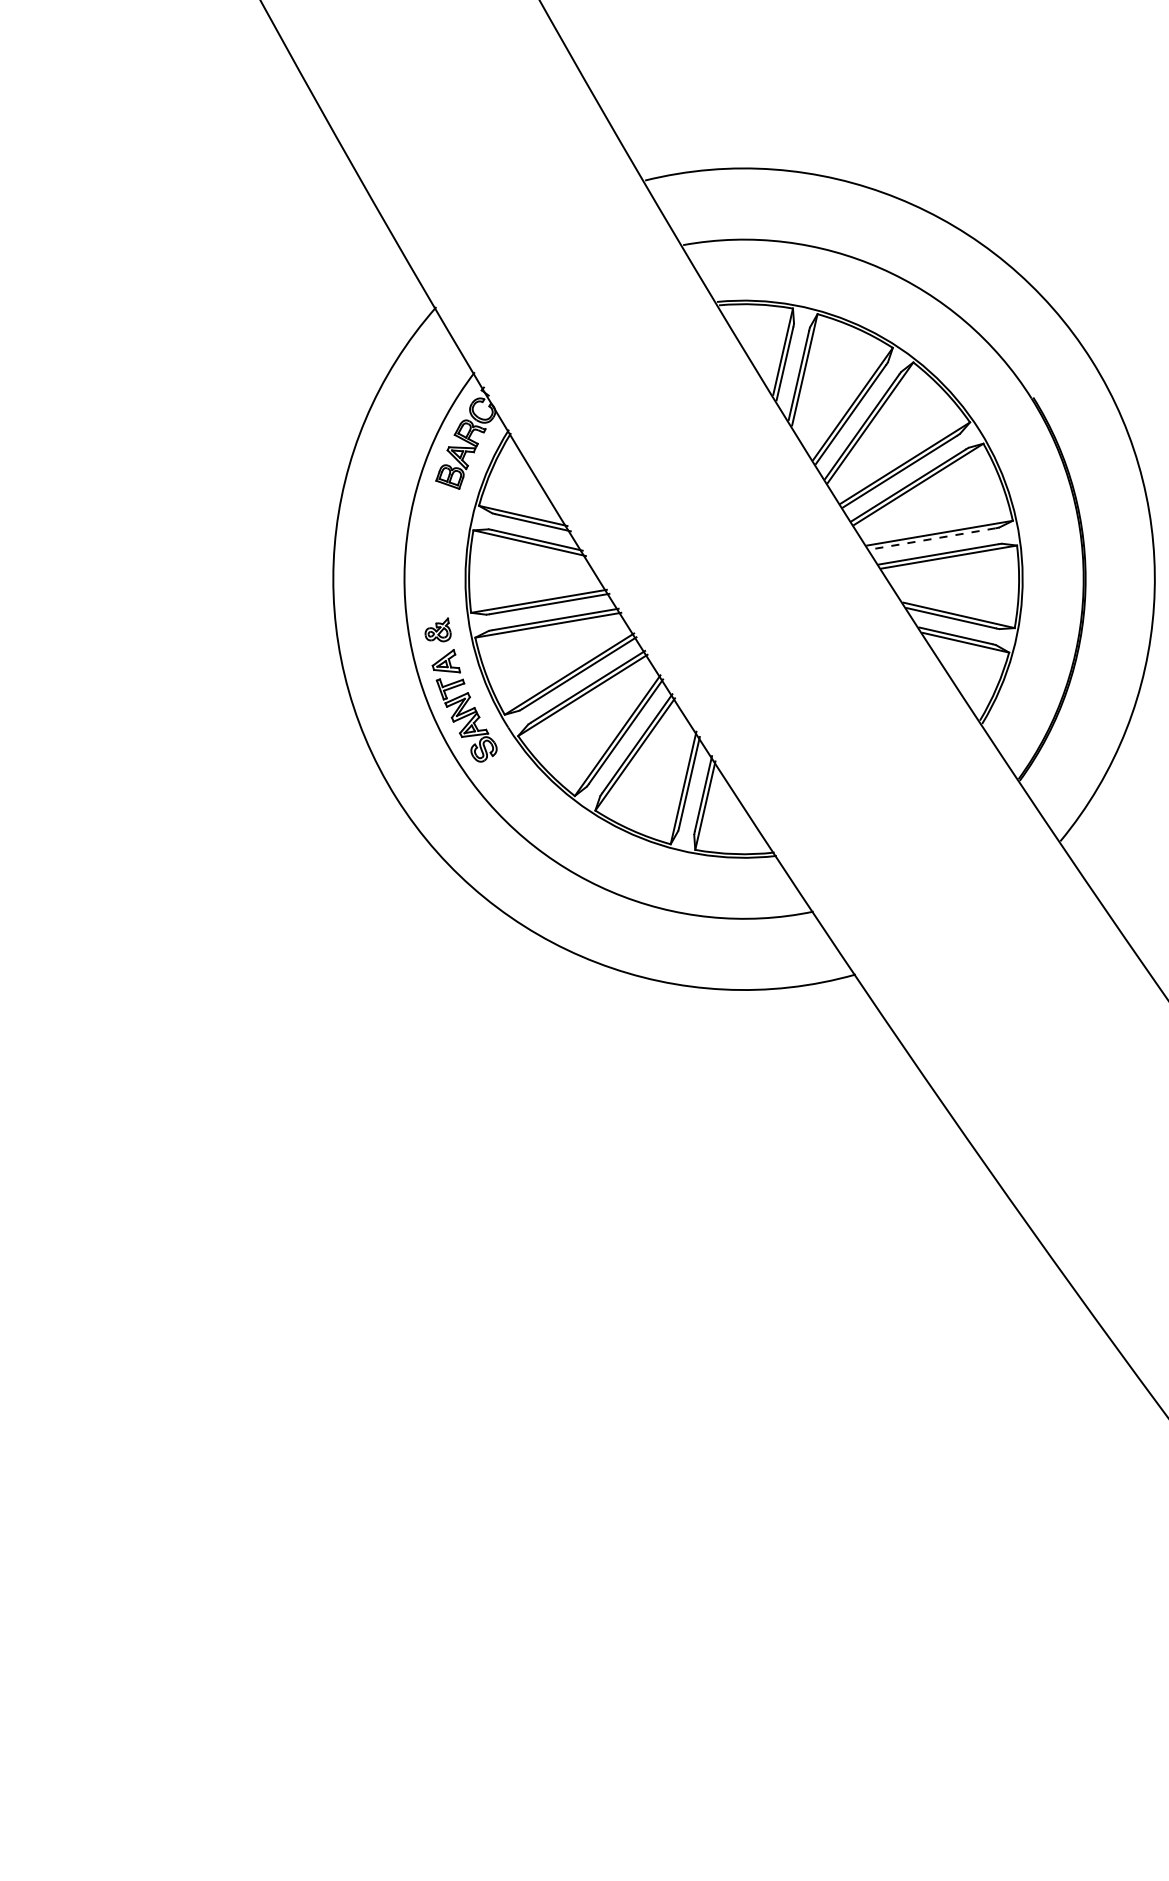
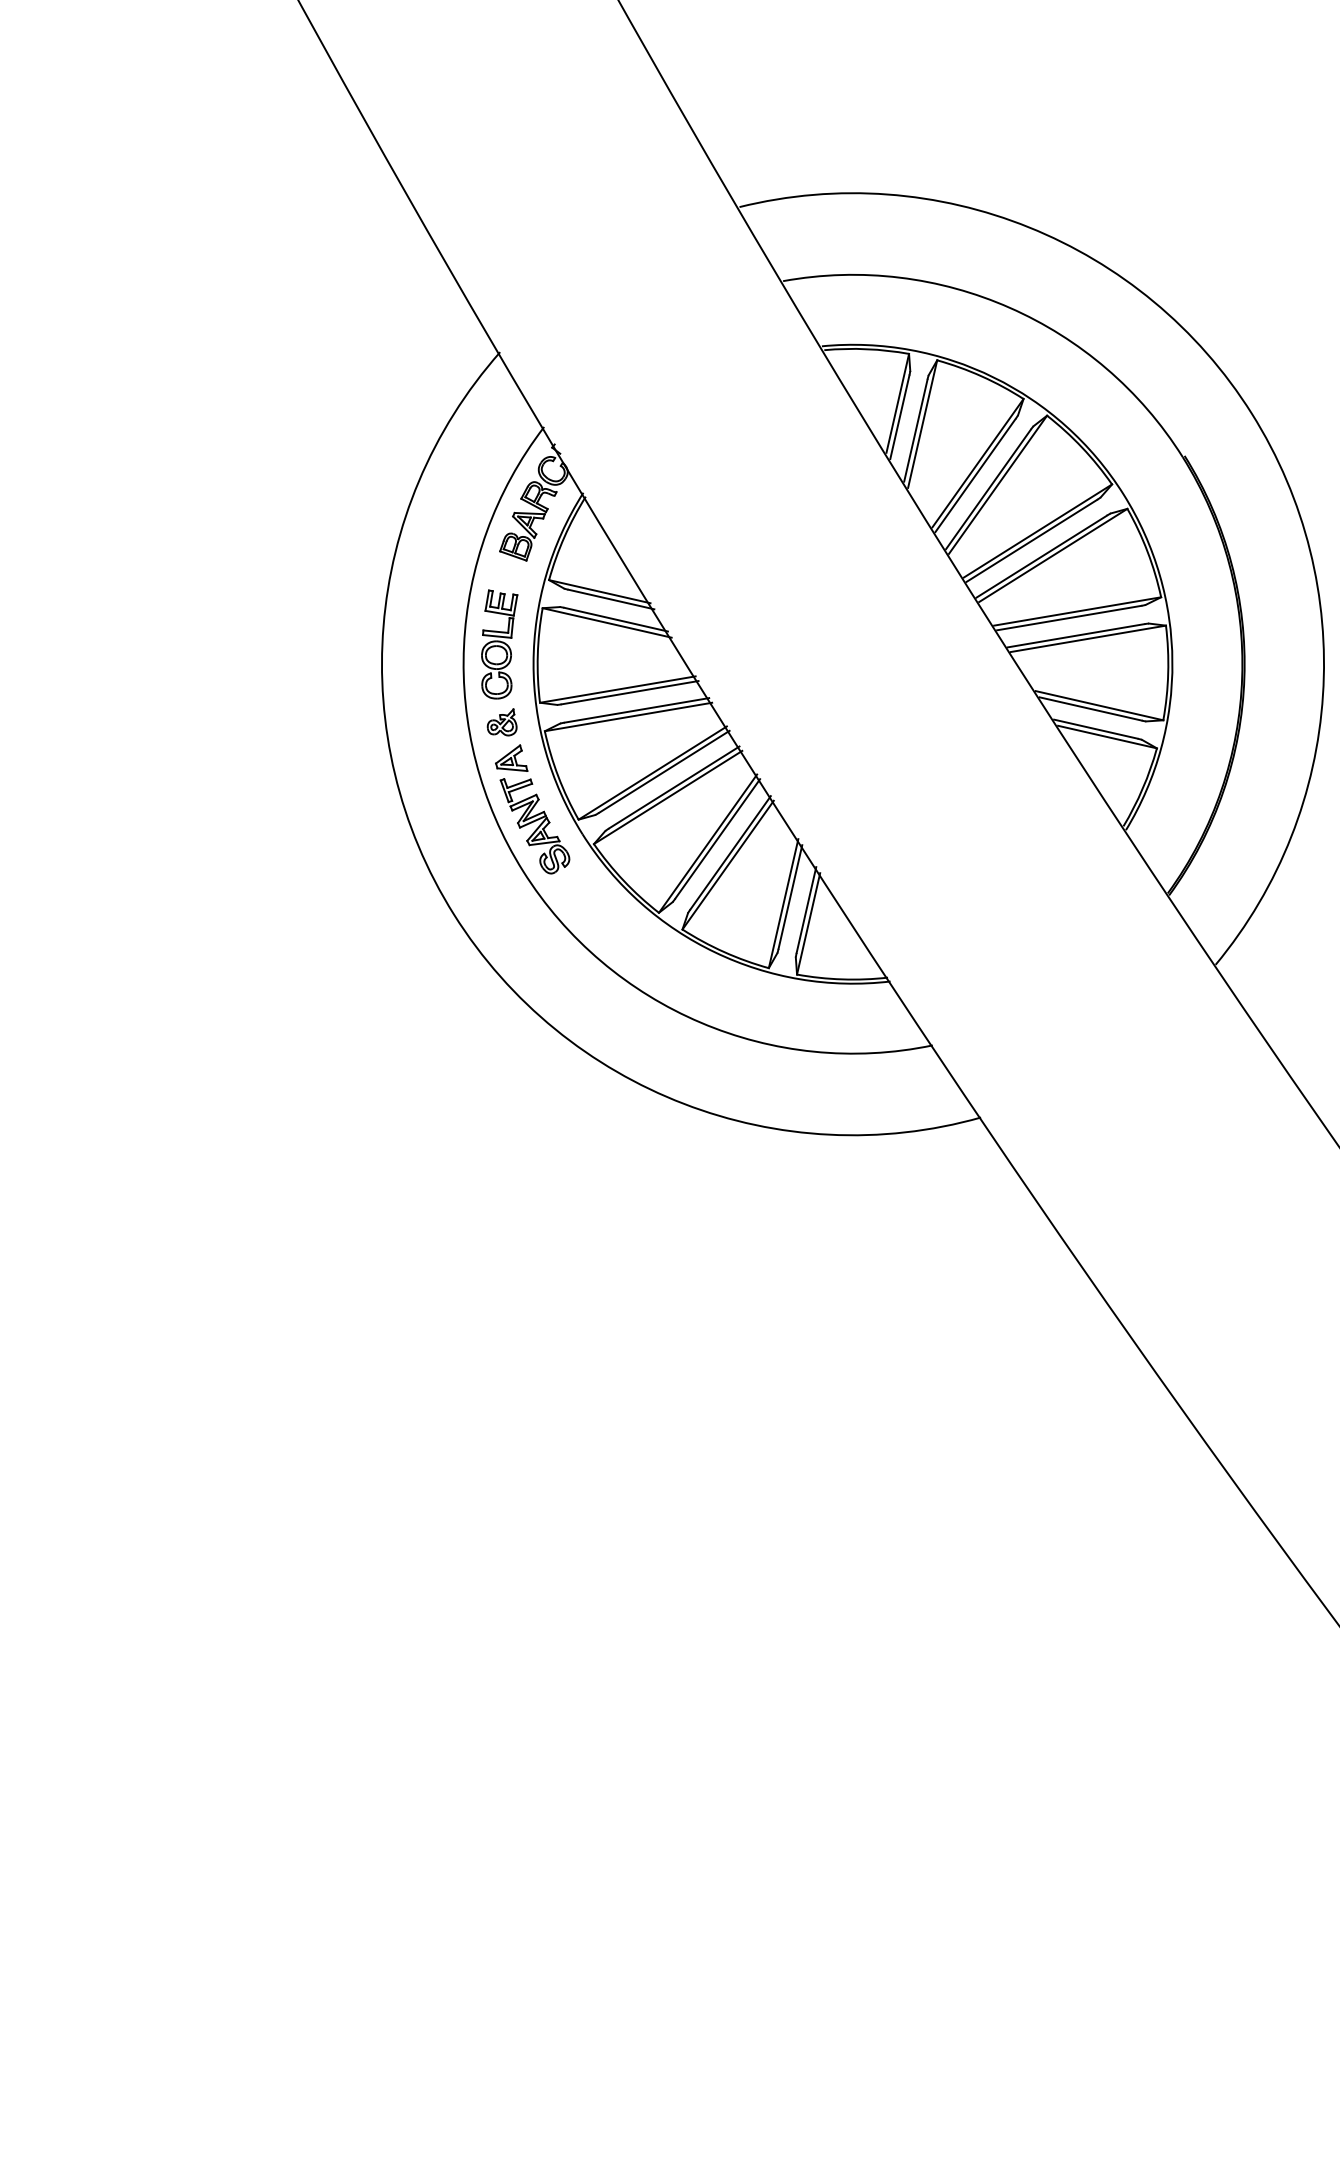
line: (932, 539) -> (1068, 618), dashed -> solid
part: (435, 562) -> (499, 644), added

